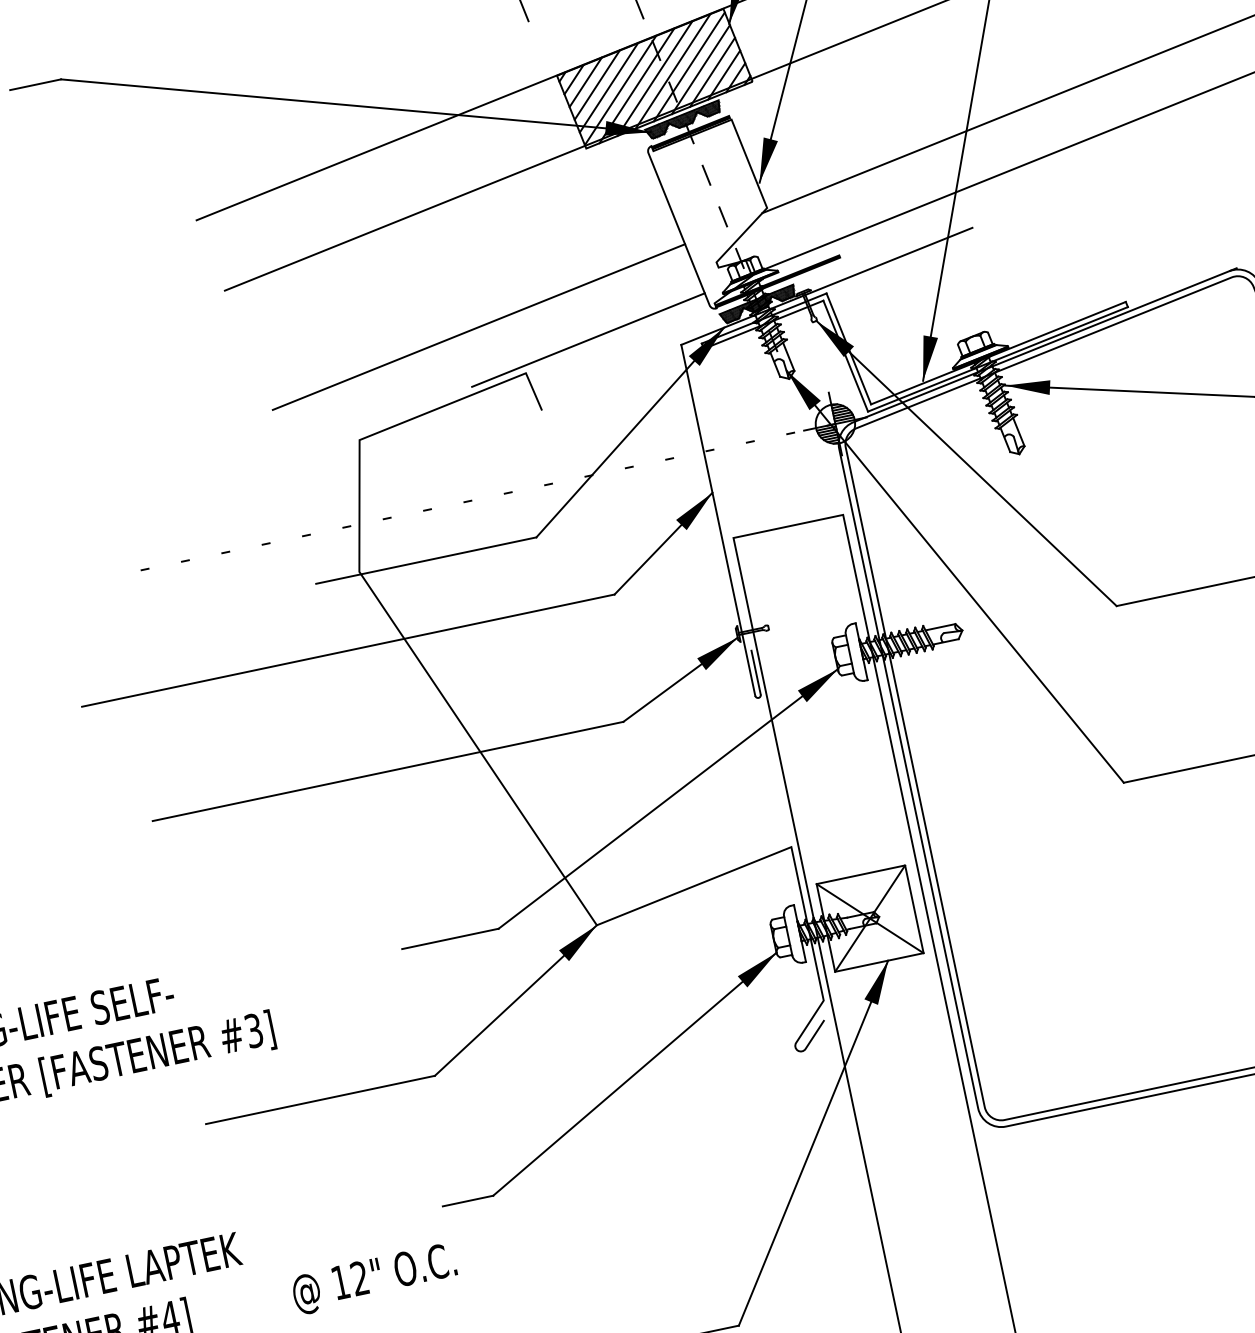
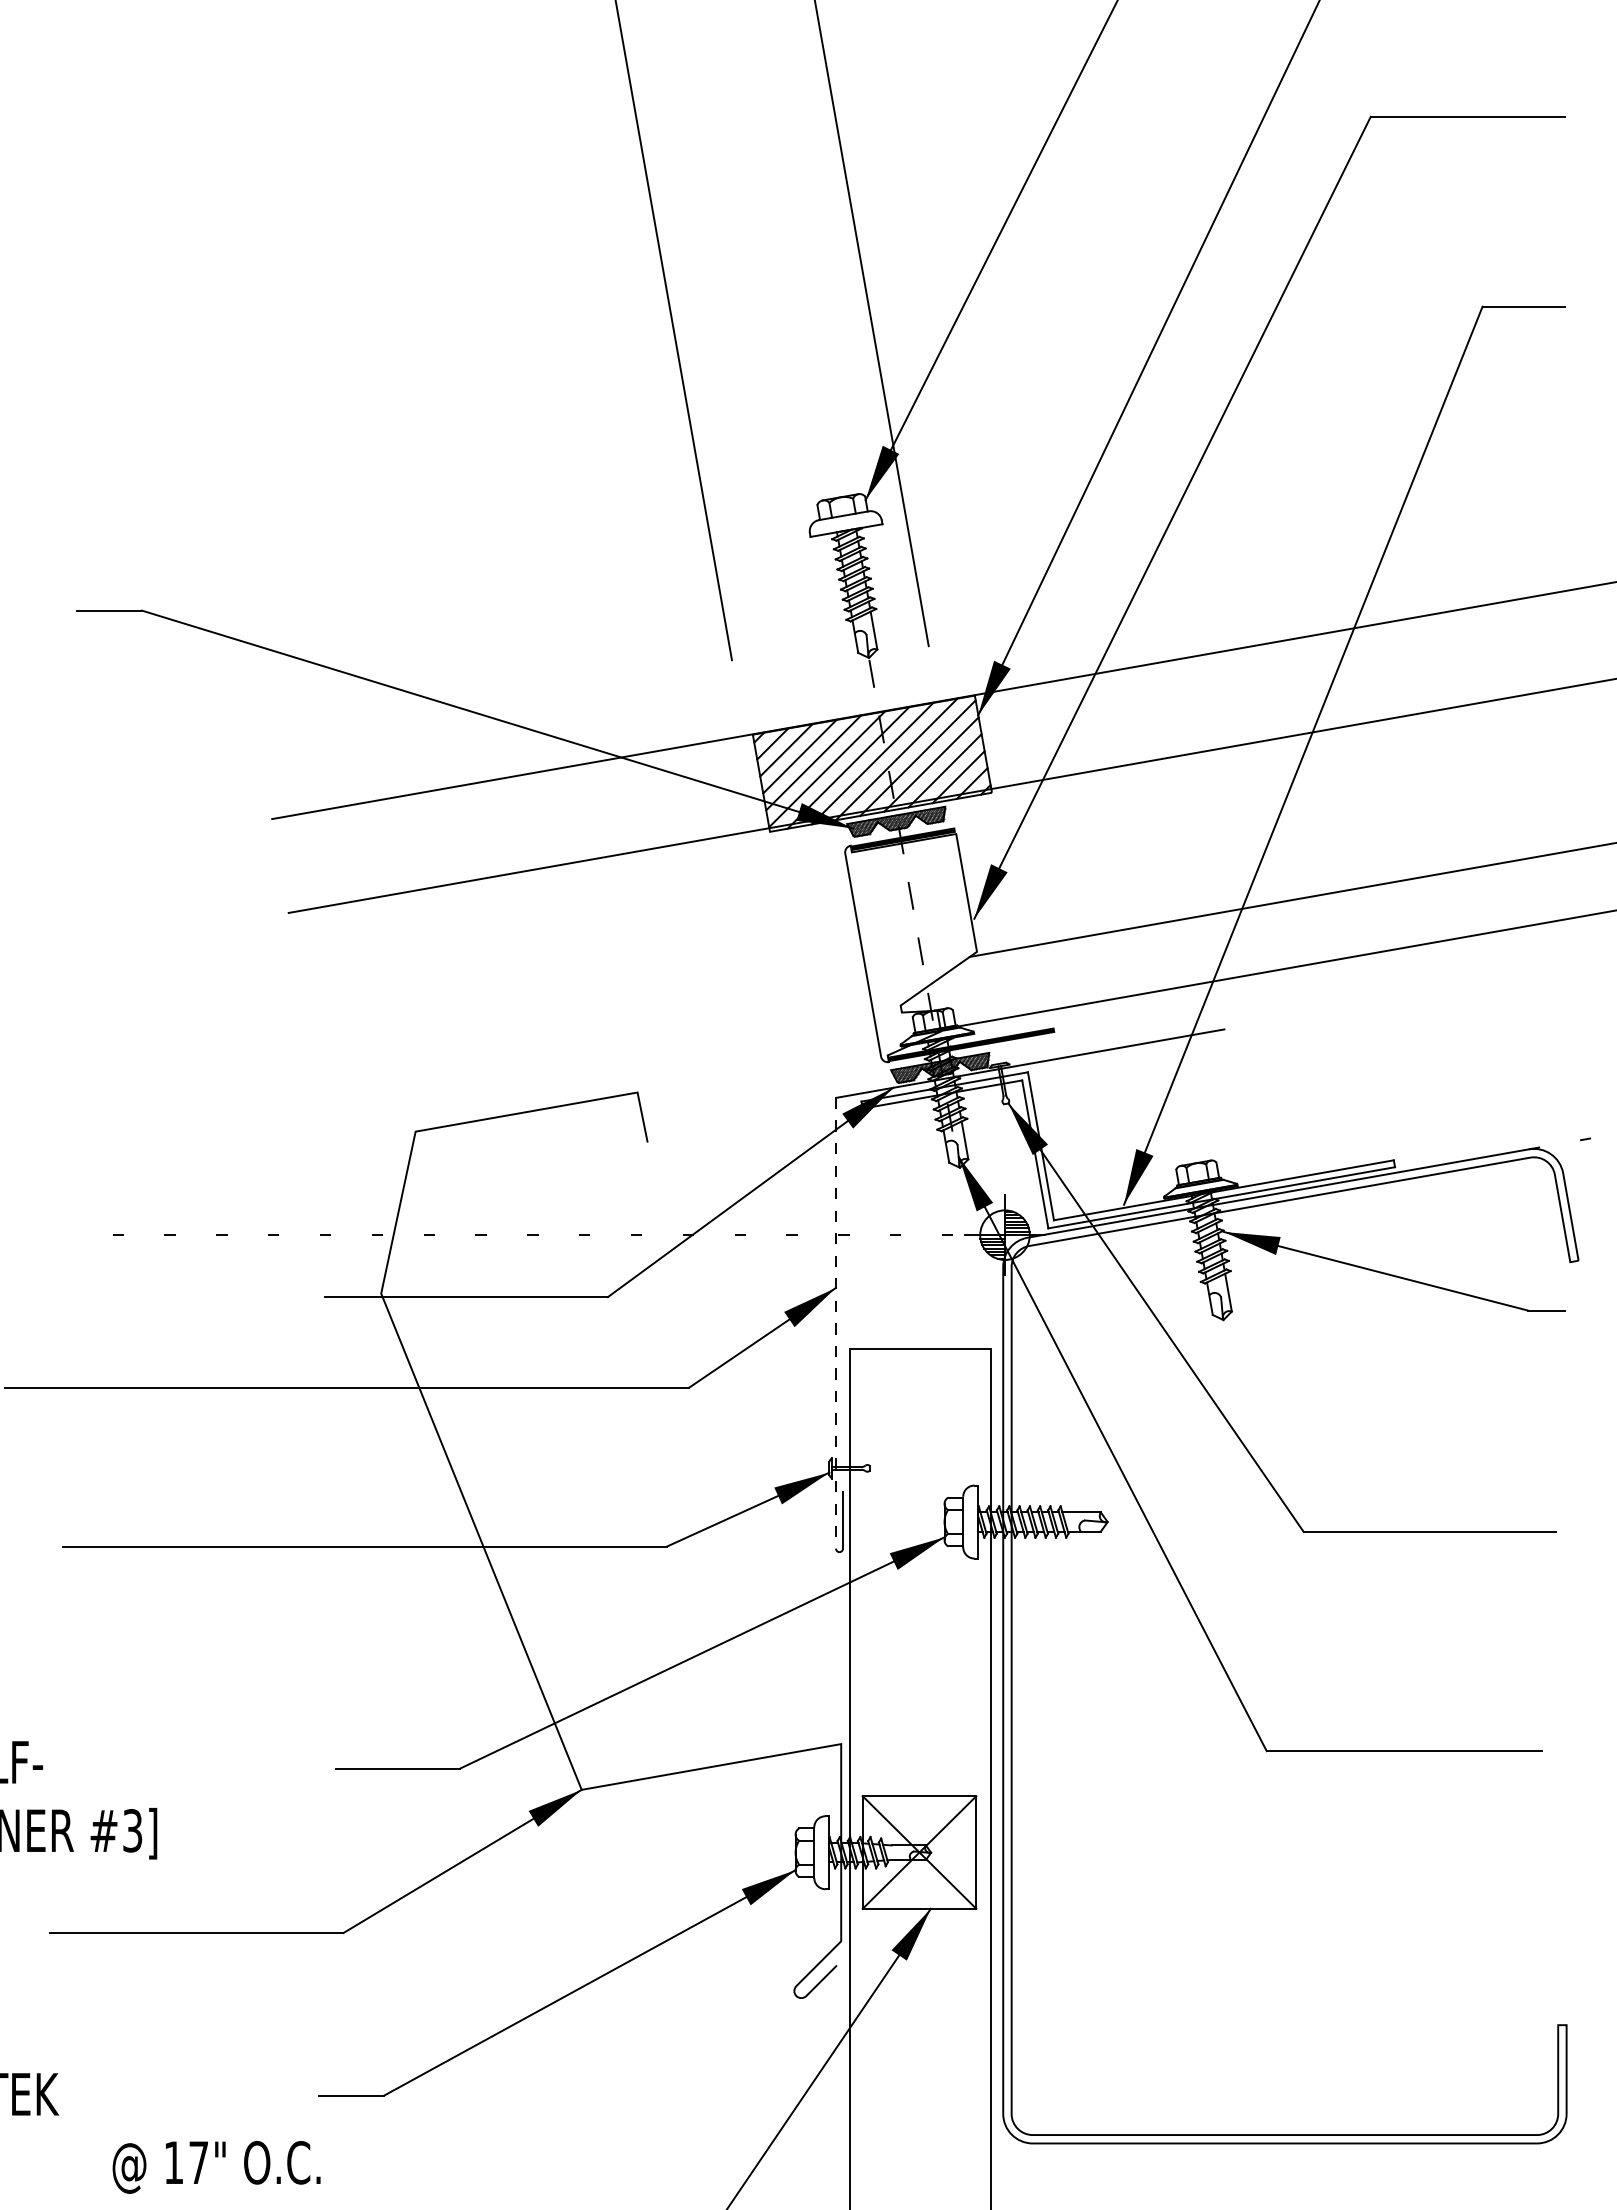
line: (478, 327) -> (591, 1023), removed
line: (587, 339) -> (722, 1067), removed
line: (718, 520) -> (836, 1323), solid -> dashed
text: (359, 1278) -> (198, 2162), 12" -> 17"

